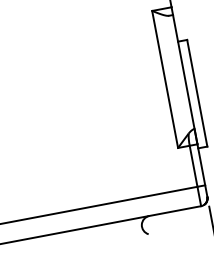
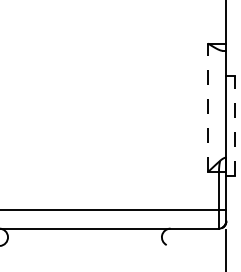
line: (165, 79) -> (208, 107), solid -> dashed
line: (196, 93) -> (234, 125), solid -> dashed

